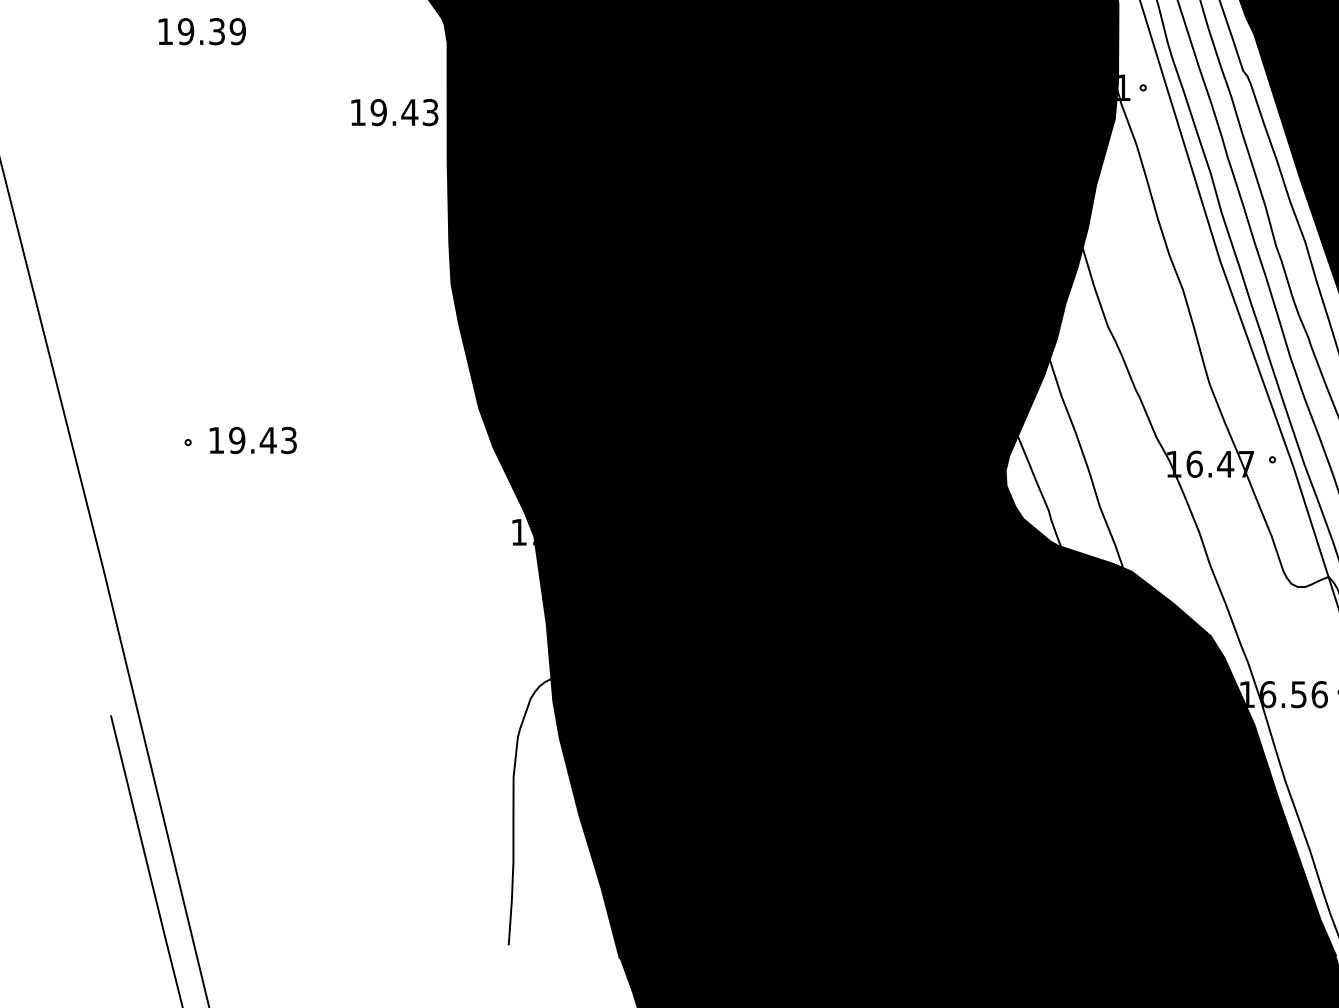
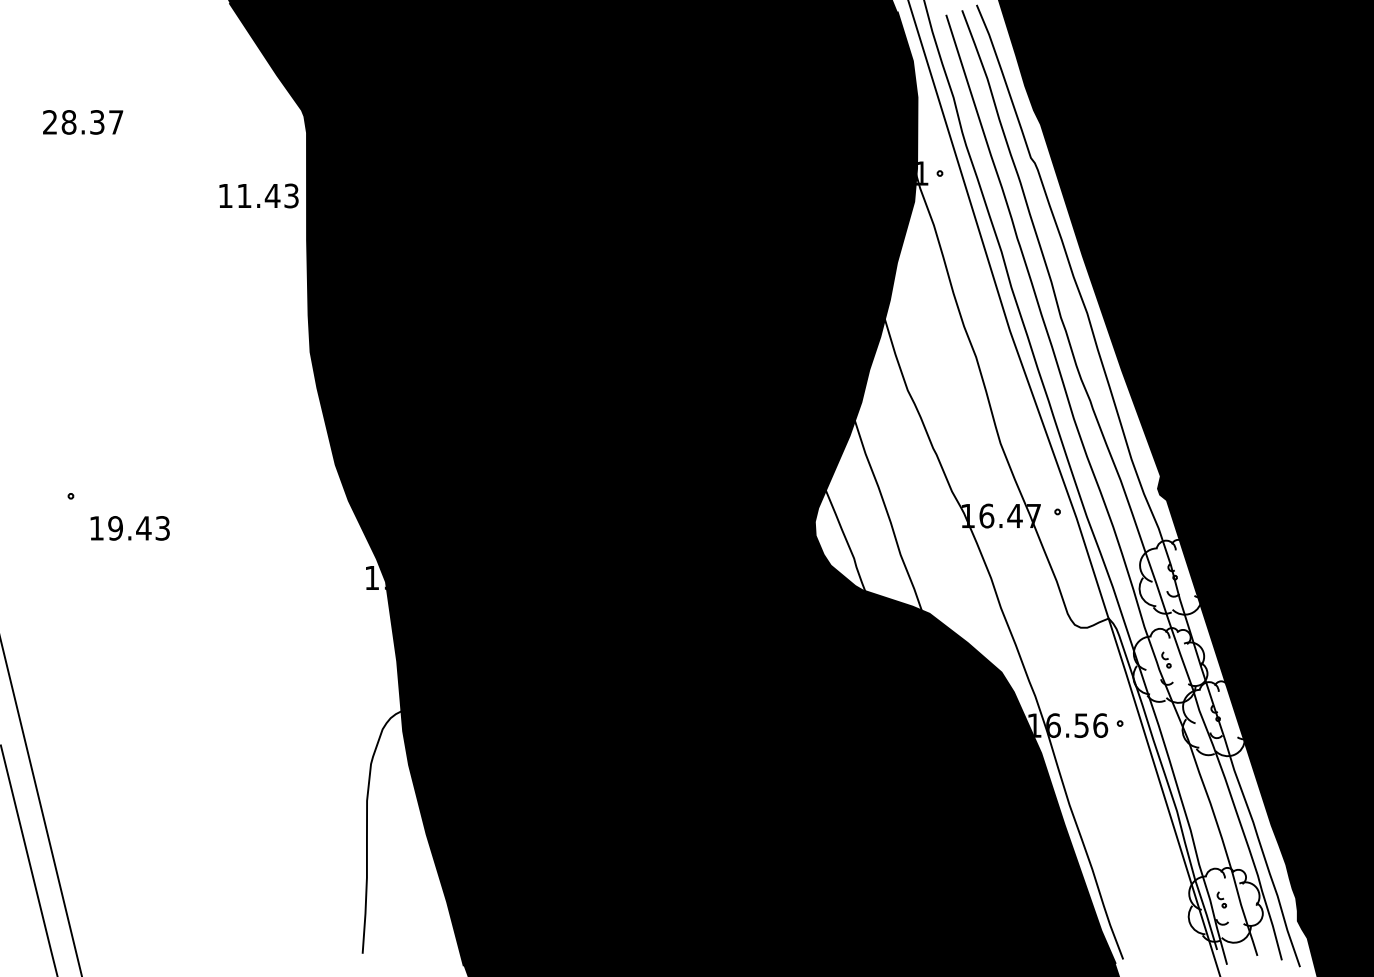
text: (201, 31) -> (83, 122), 19.39 -> 28.37
text: (378, 112) -> (244, 195), 19.43 -> 11.43
text: (252, 440) -> (129, 528), moved

